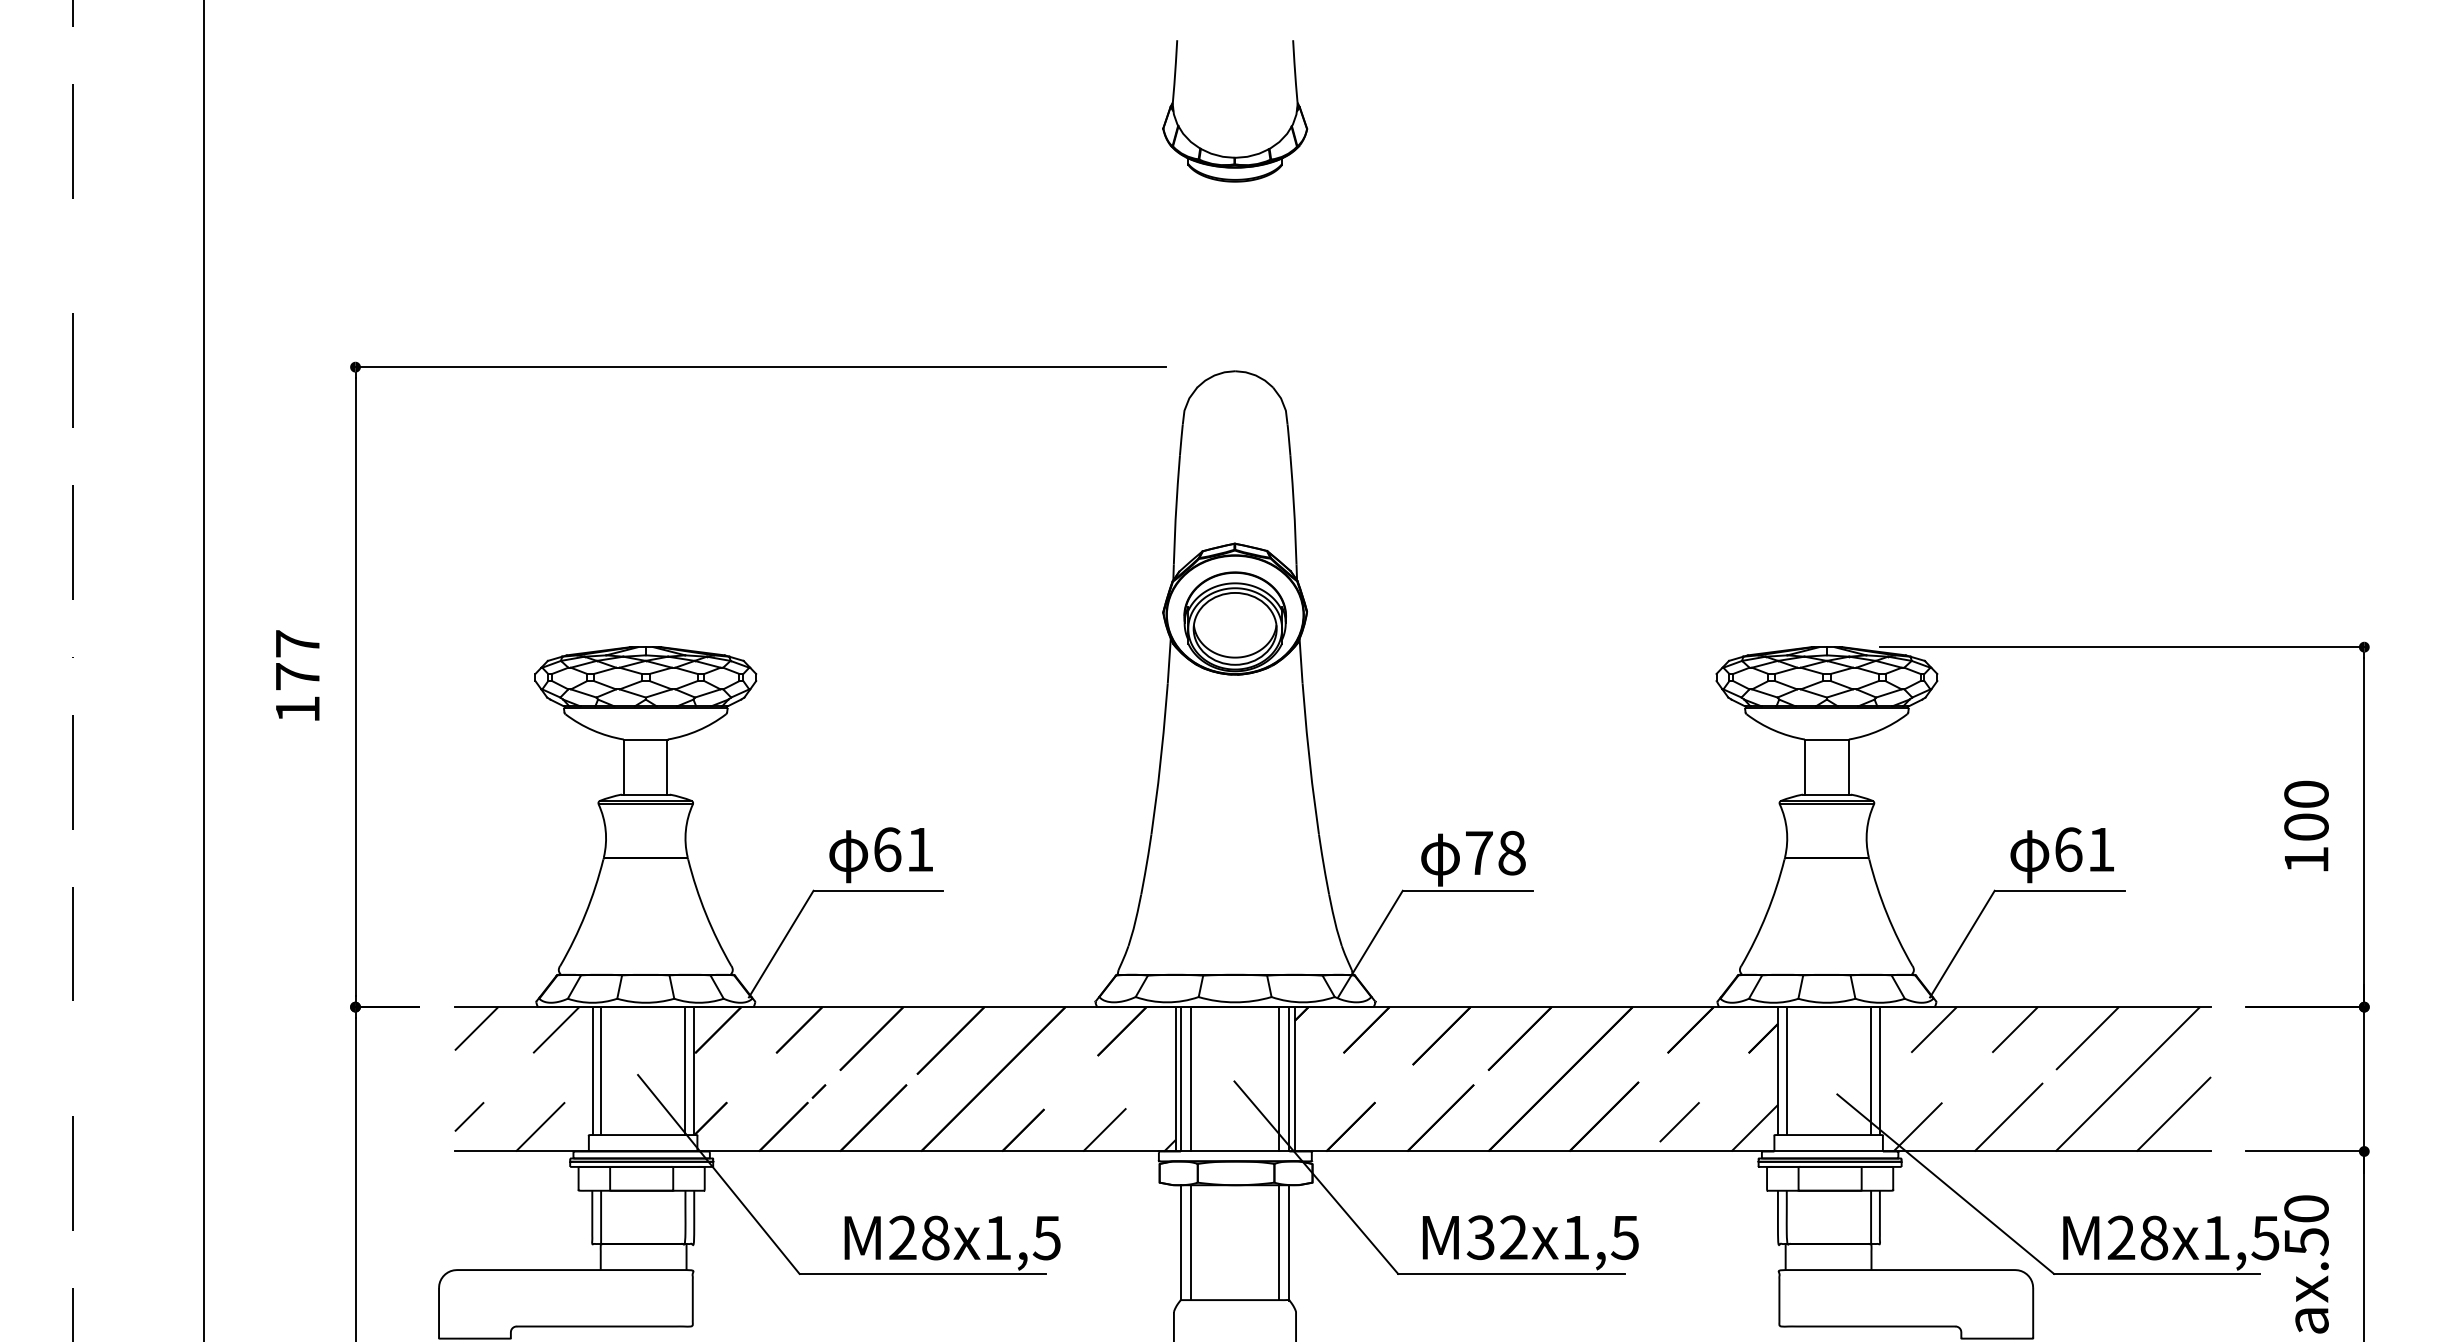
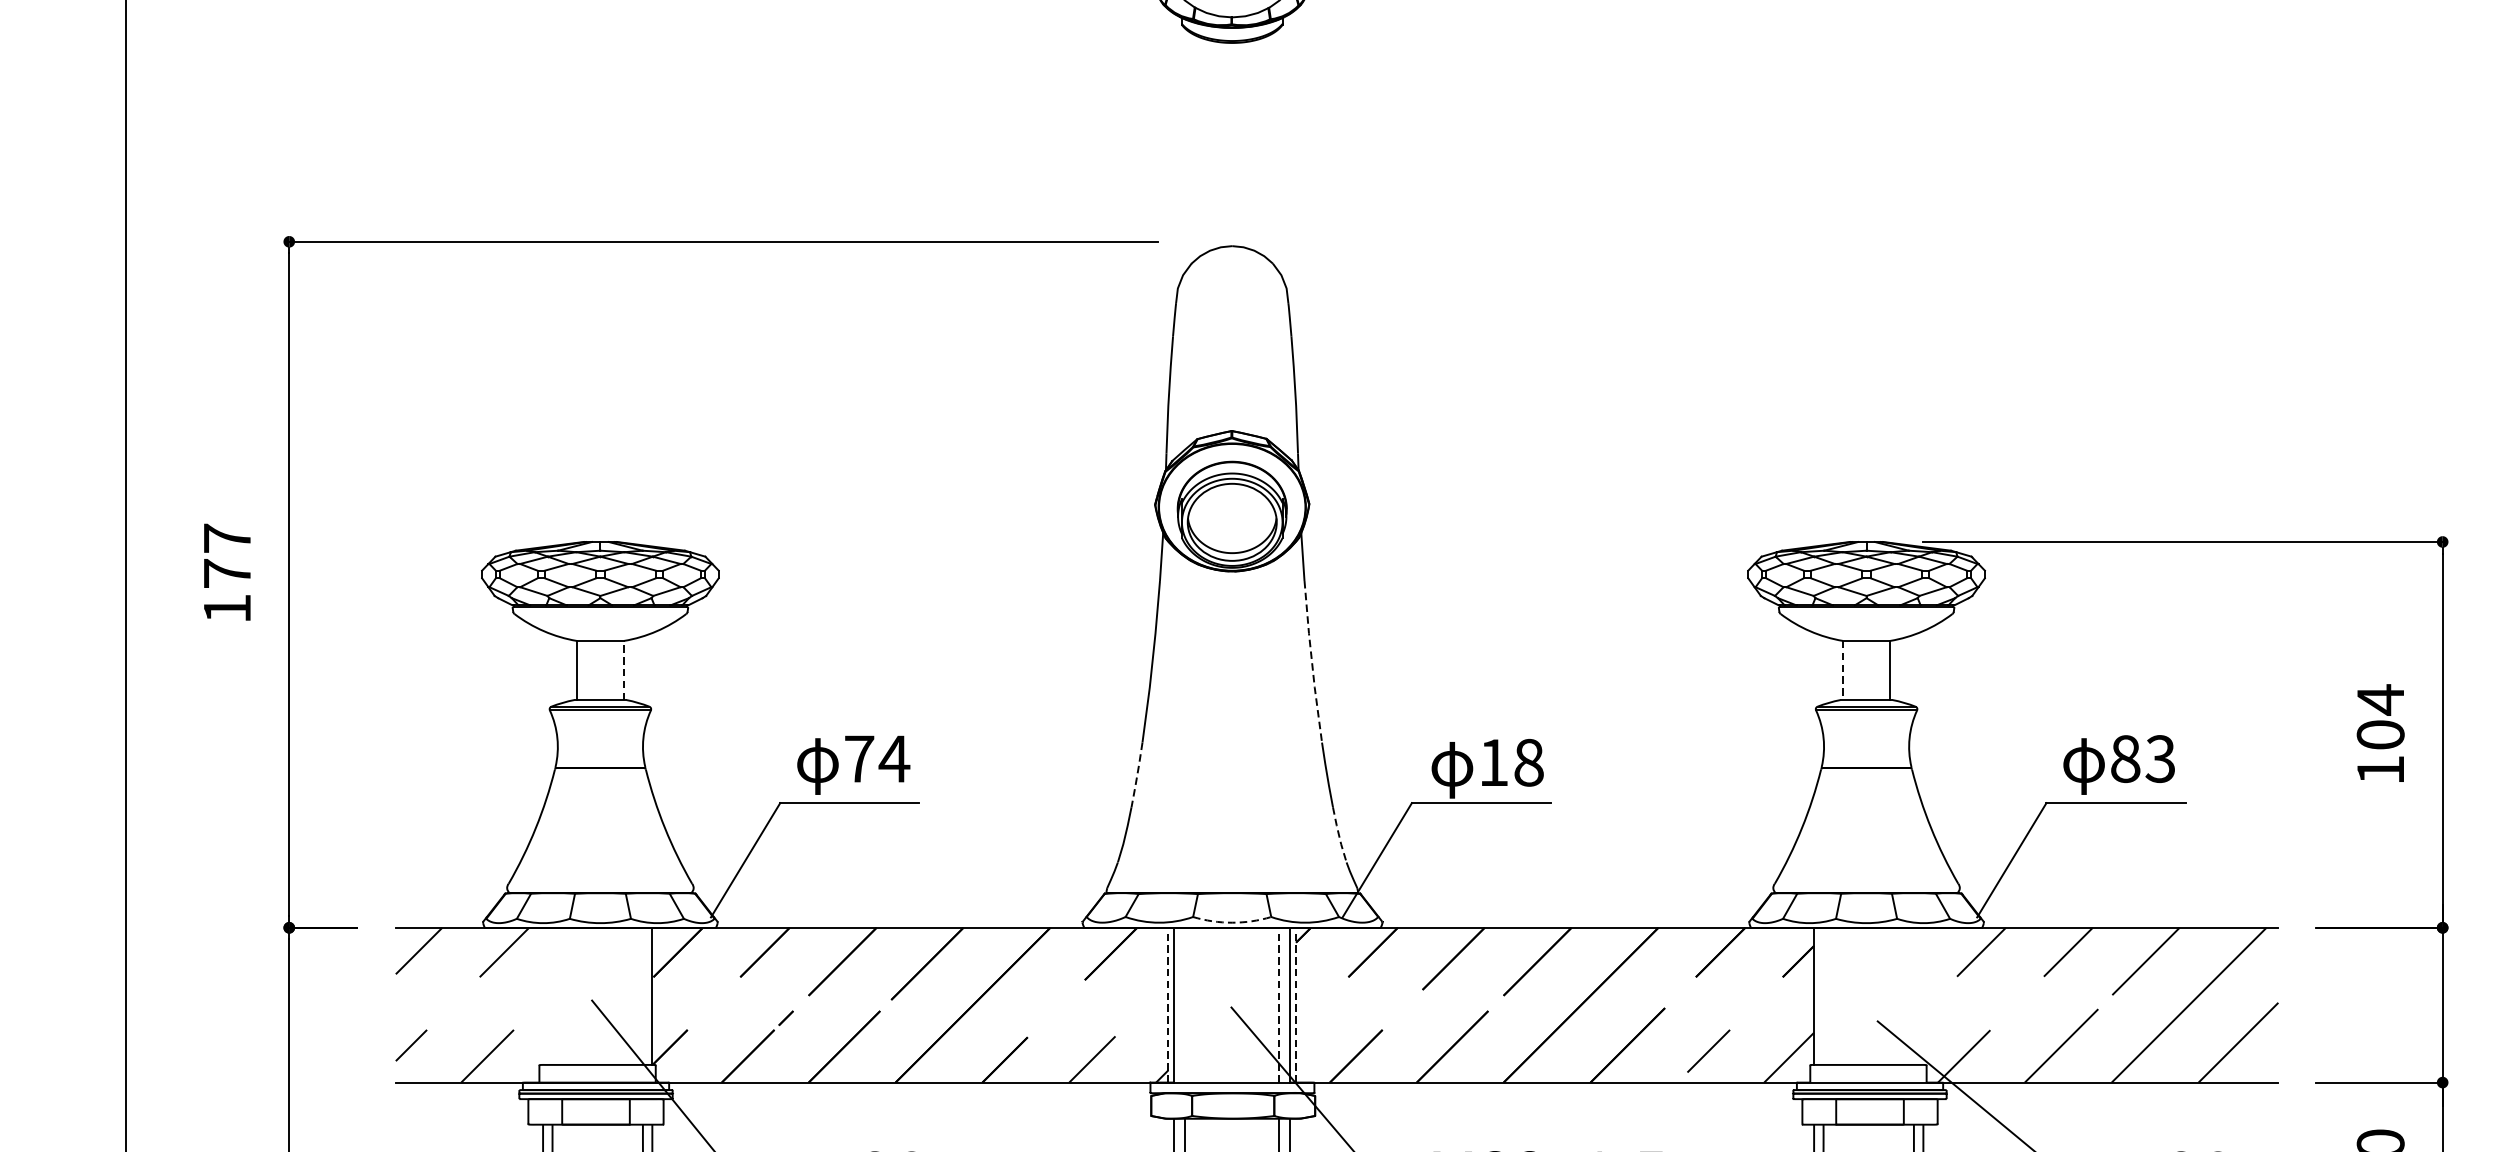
line: (1309, 759) -> (1311, 662), solid -> dashed
line: (667, 767) -> (623, 670), solid -> dashed
line: (1805, 767) -> (1843, 670), solid -> dashed
text: (2306, 794) -> (2380, 699), 100 -> 104
text: (904, 849) -> (877, 758), 61 -> 74
text: (2084, 849) -> (2142, 758), 61 -> 83
text: (1479, 852) -> (1494, 762), 78 -> 18
line: (1146, 864) -> (1137, 774), solid -> dashed
line: (1334, 920) -> (1338, 834), solid -> dashed
arc: (1235, 1002) -> (1232, 922), solid -> dashed
line: (592, 1071) -> (543, 996), removed
line: (601, 1071) -> (552, 996), removed
line: (685, 1071) -> (642, 996), removed
line: (1786, 1071) -> (1823, 996), removed
line: (1871, 1071) -> (1914, 996), removed
line: (1879, 1071) -> (1922, 996), removed
line: (1175, 1078) -> (1168, 1004), solid -> dashed
line: (1279, 1078) -> (1279, 1004), solid -> dashed
line: (1294, 1078) -> (1295, 1004), solid -> dashed
line: (1190, 1079) -> (1184, 1005), removed

